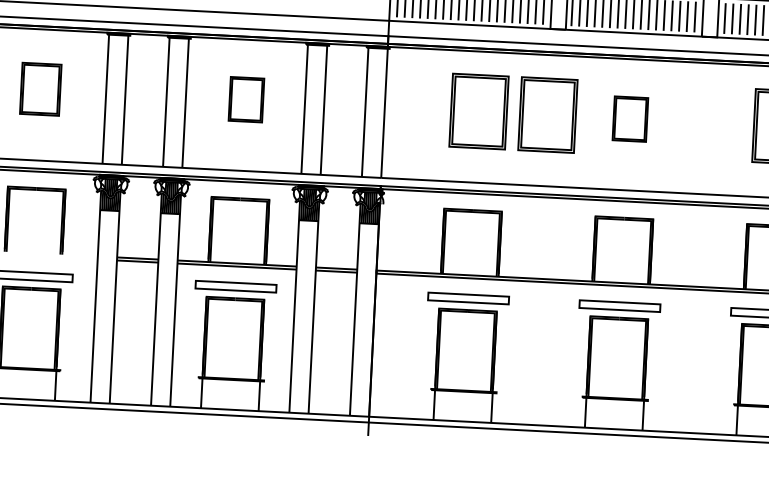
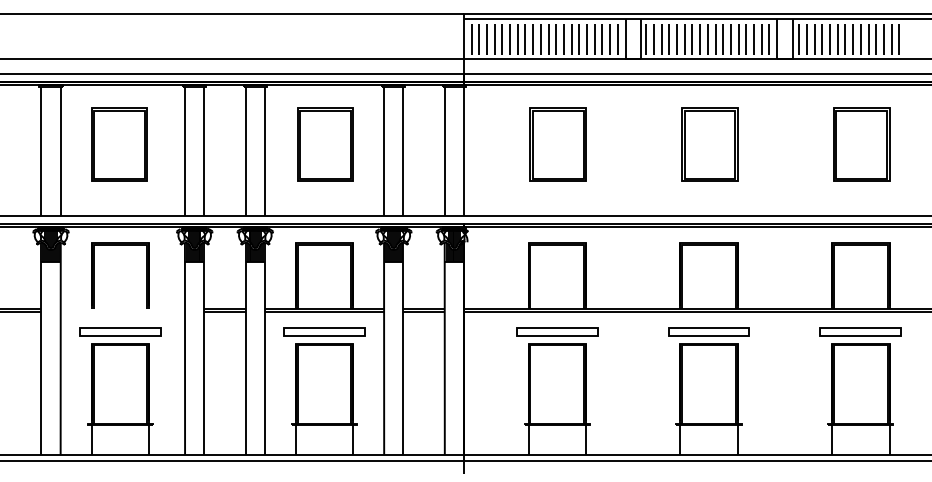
part: (40, 89) -> (119, 144), size x1.43
part: (246, 99) -> (325, 144), size x1.67
part: (547, 114) -> (626, 144), removed
part: (629, 118) -> (709, 144), size x1.67

